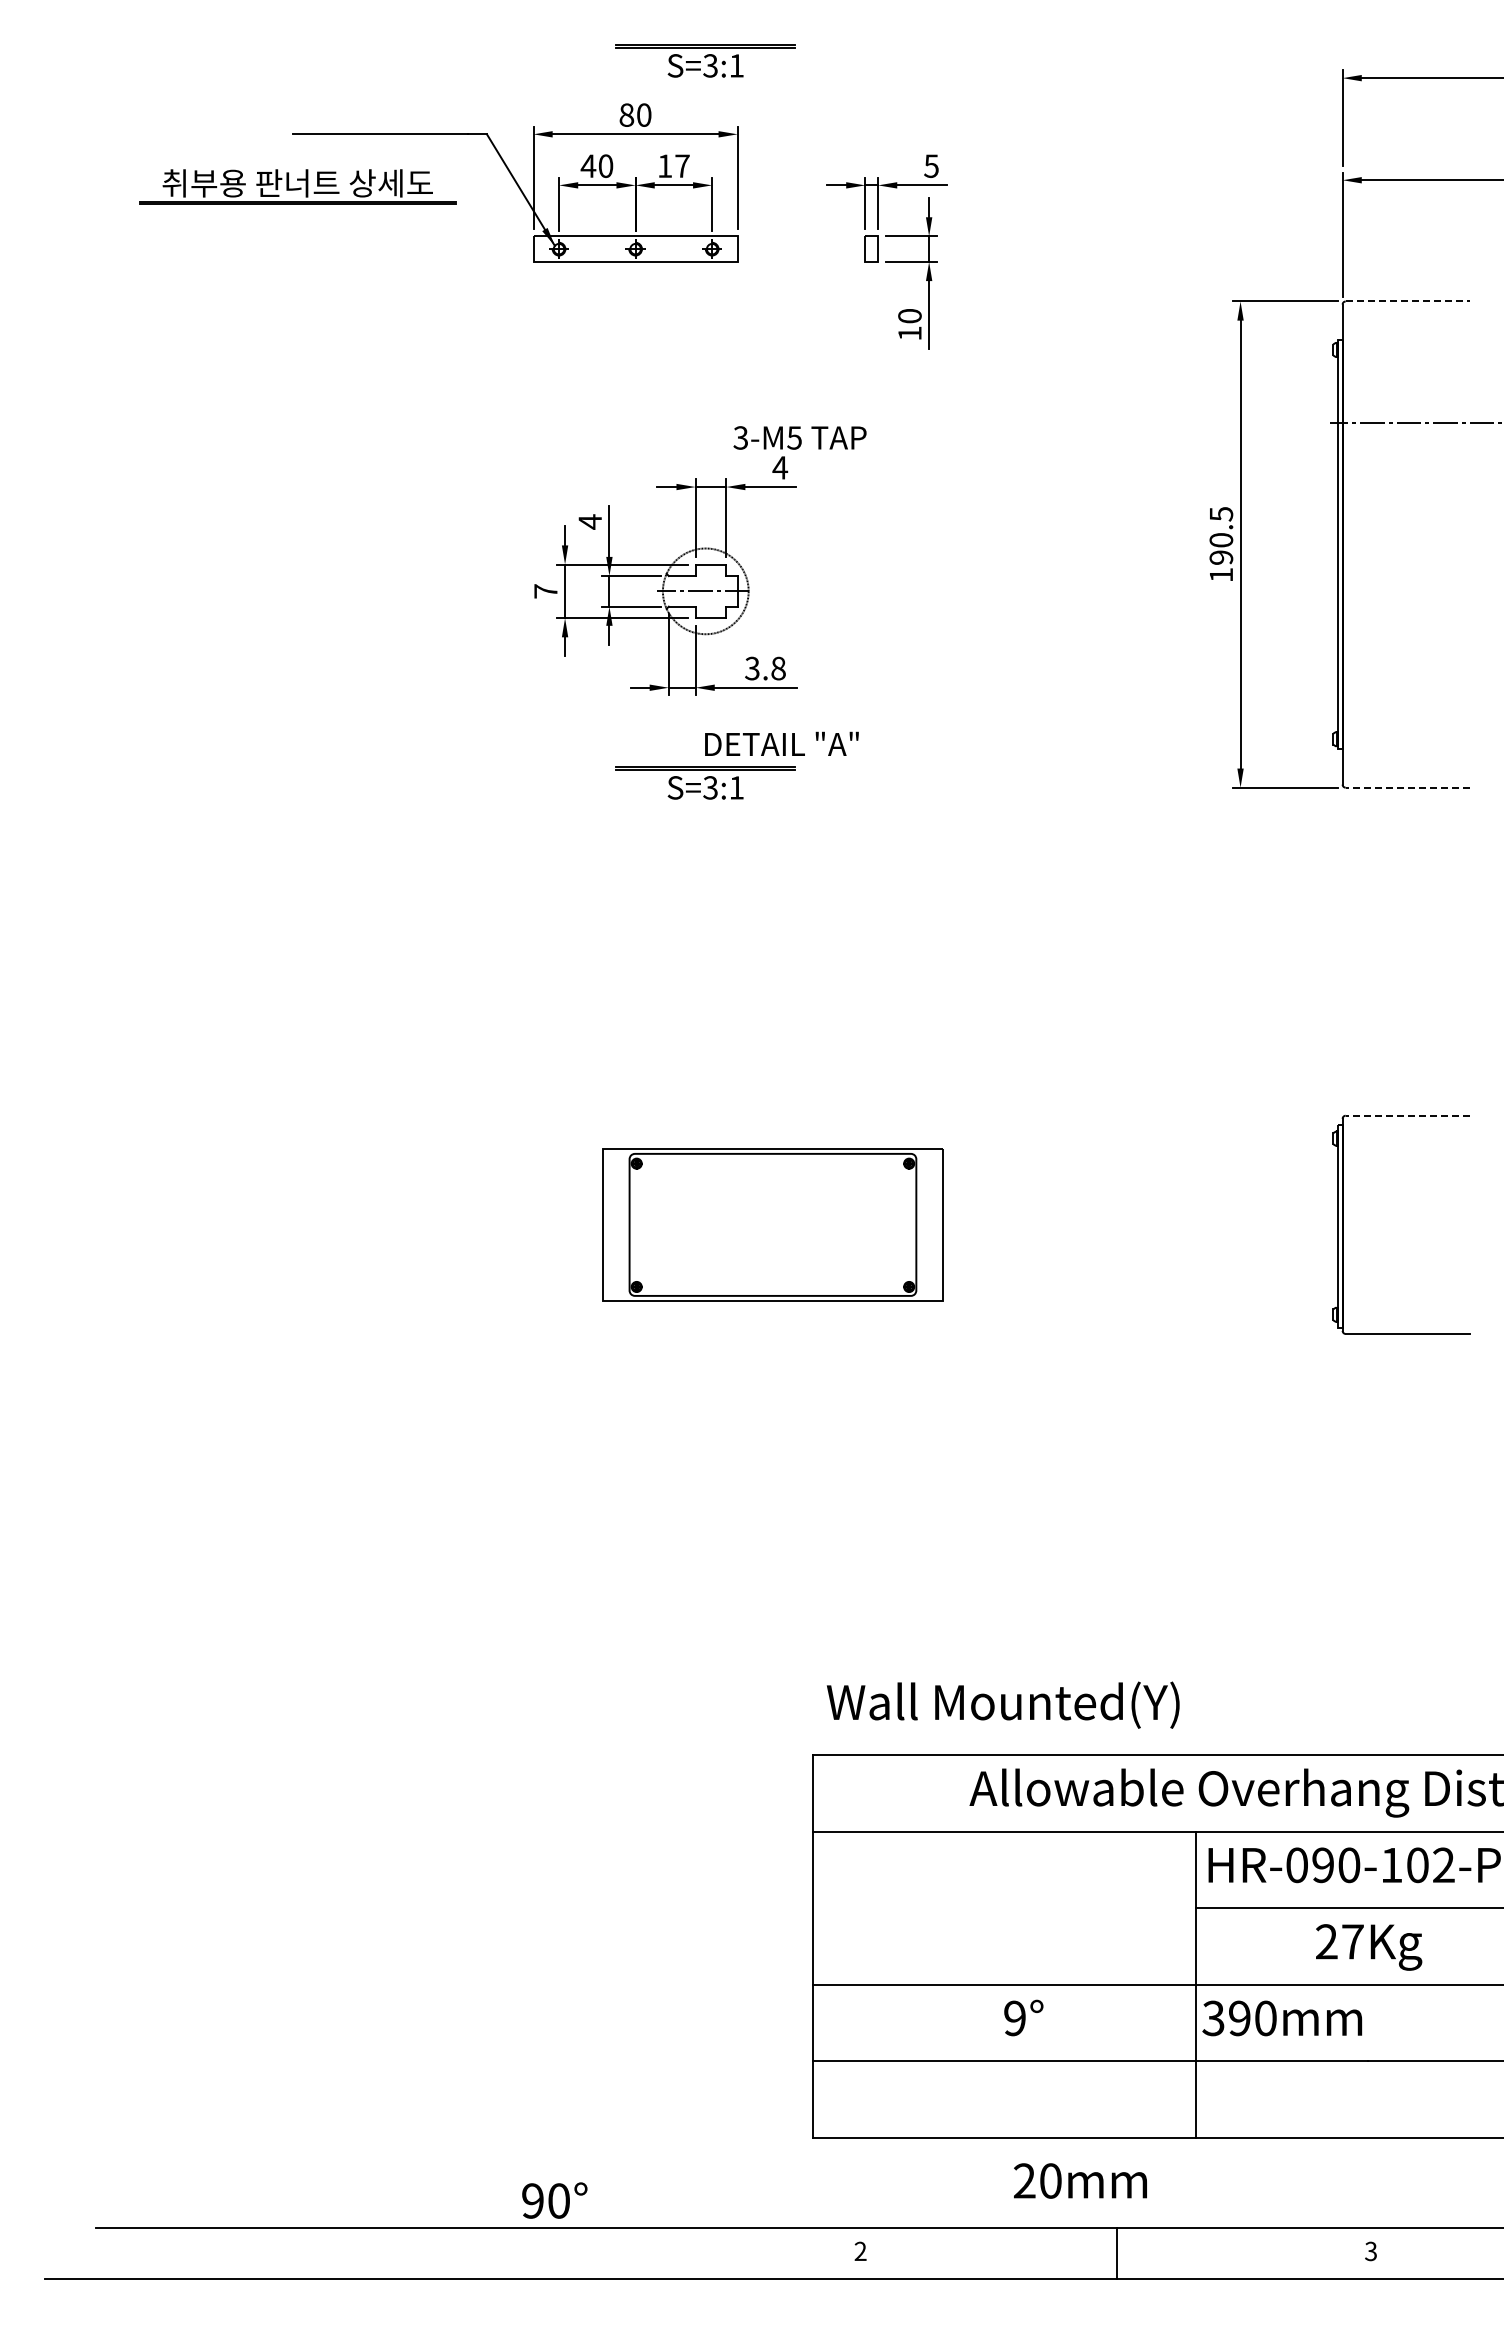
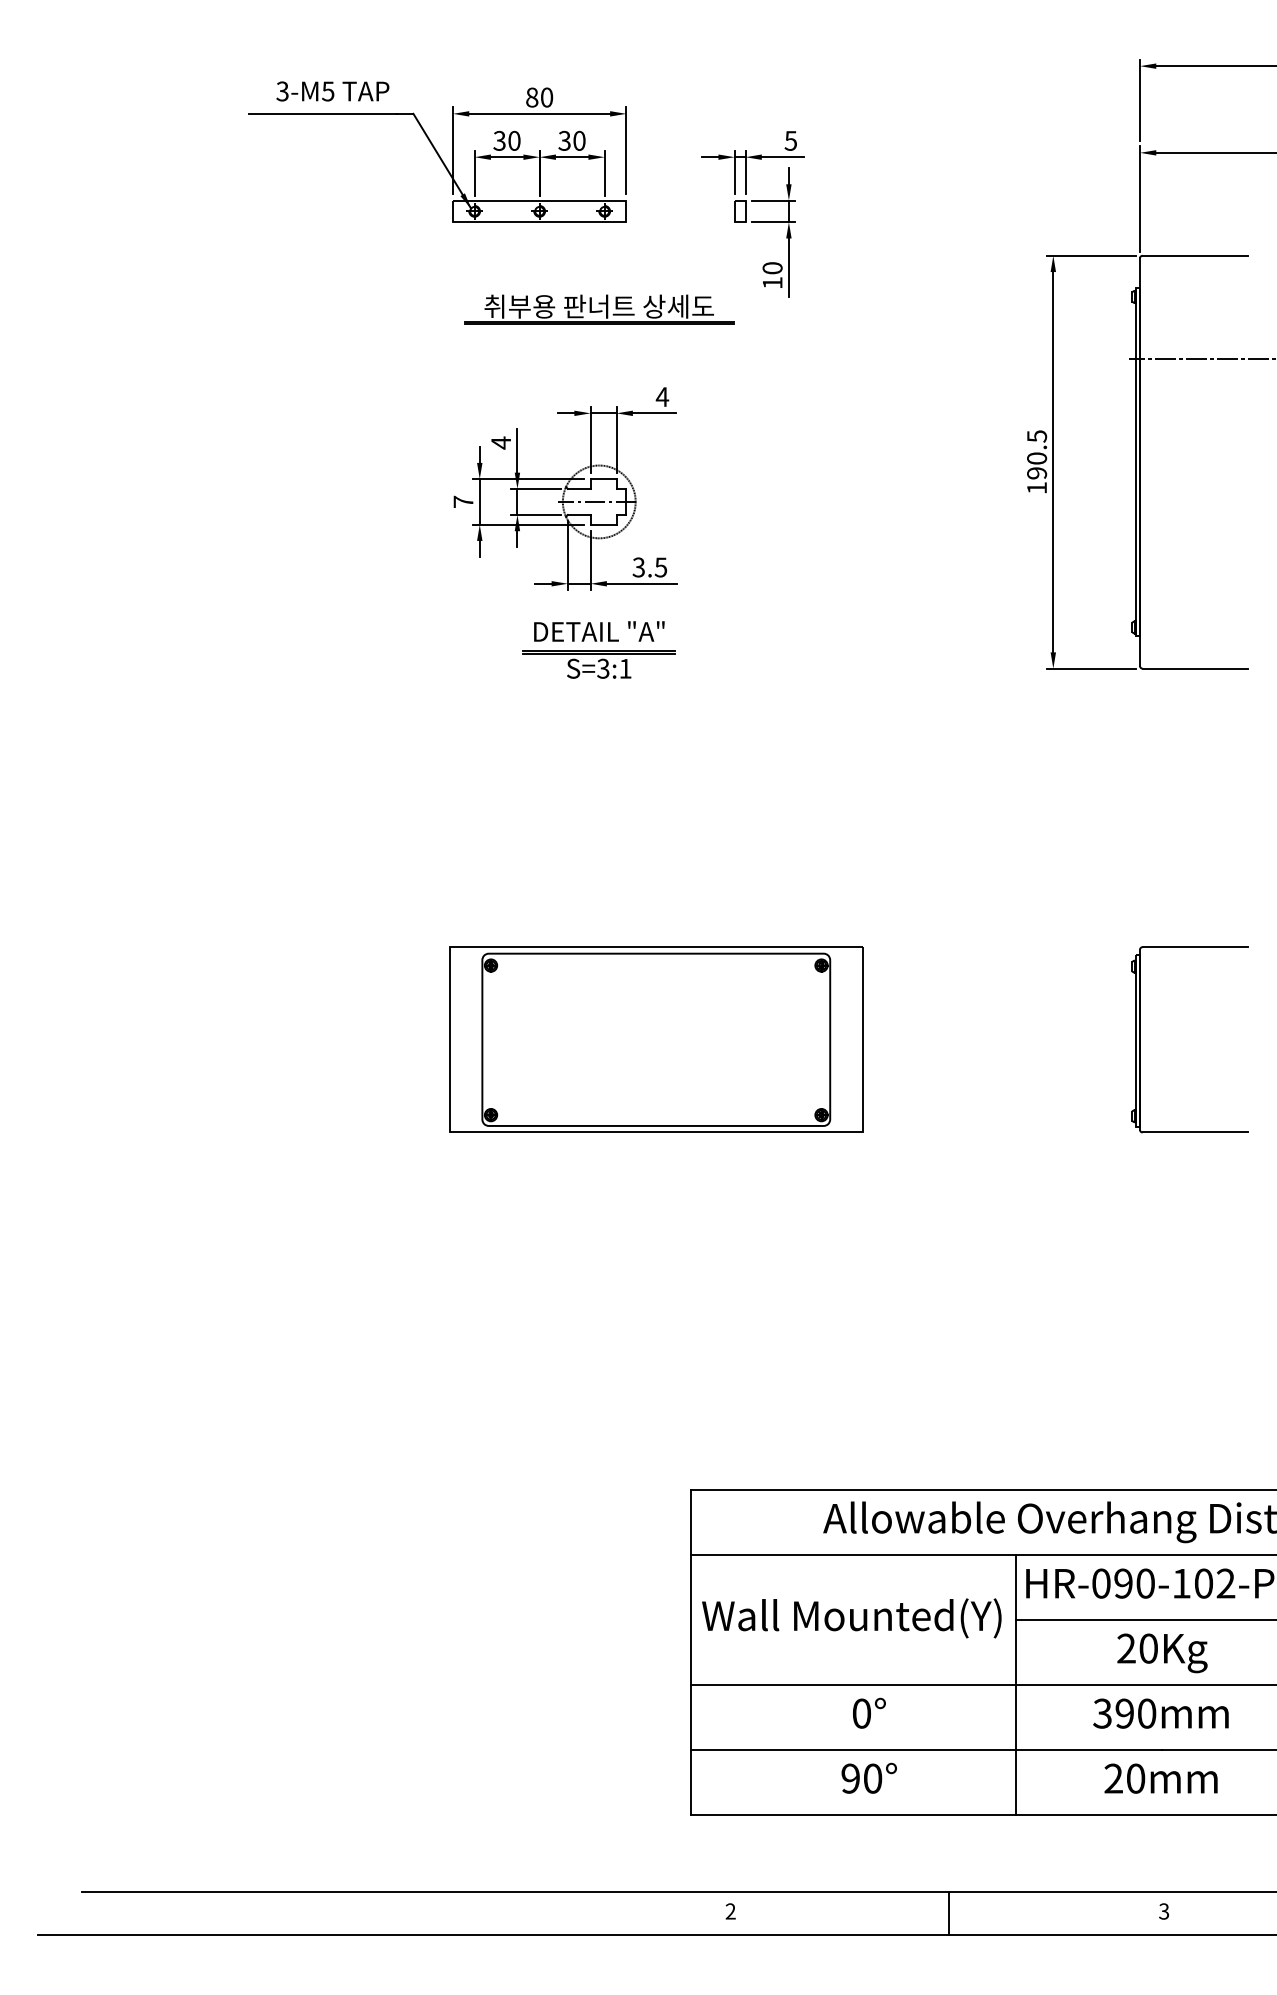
part: (705, 60) -> (599, 51), removed
text: (588, 166) -> (499, 141), 40 -> 30
text: (673, 166) -> (571, 141), 17 -> 30
part: (297, 186) -> (599, 309), moved
line: (1408, 301) -> (1195, 255), dashed -> solid
text: (799, 437) -> (332, 91), moved
text: (778, 668) -> (661, 567), 3.8 -> 3.5
text: (781, 743) -> (599, 631), moved
line: (1407, 787) -> (1195, 668), dashed -> solid
line: (1407, 1115) -> (1195, 946), dashed -> solid
part: (772, 1224) -> (655, 1039), size x1.43
text: (1002, 1704) -> (851, 1617), moved
text: (1352, 1941) -> (1148, 1648), 27Kg -> 20Kg
text: (1014, 2018) -> (861, 1713), 9° -> 0°
text: (1282, 2018) -> (1161, 1713), moved
text: (1080, 2180) -> (1161, 1778), moved
text: (554, 2200) -> (869, 1778), moved

